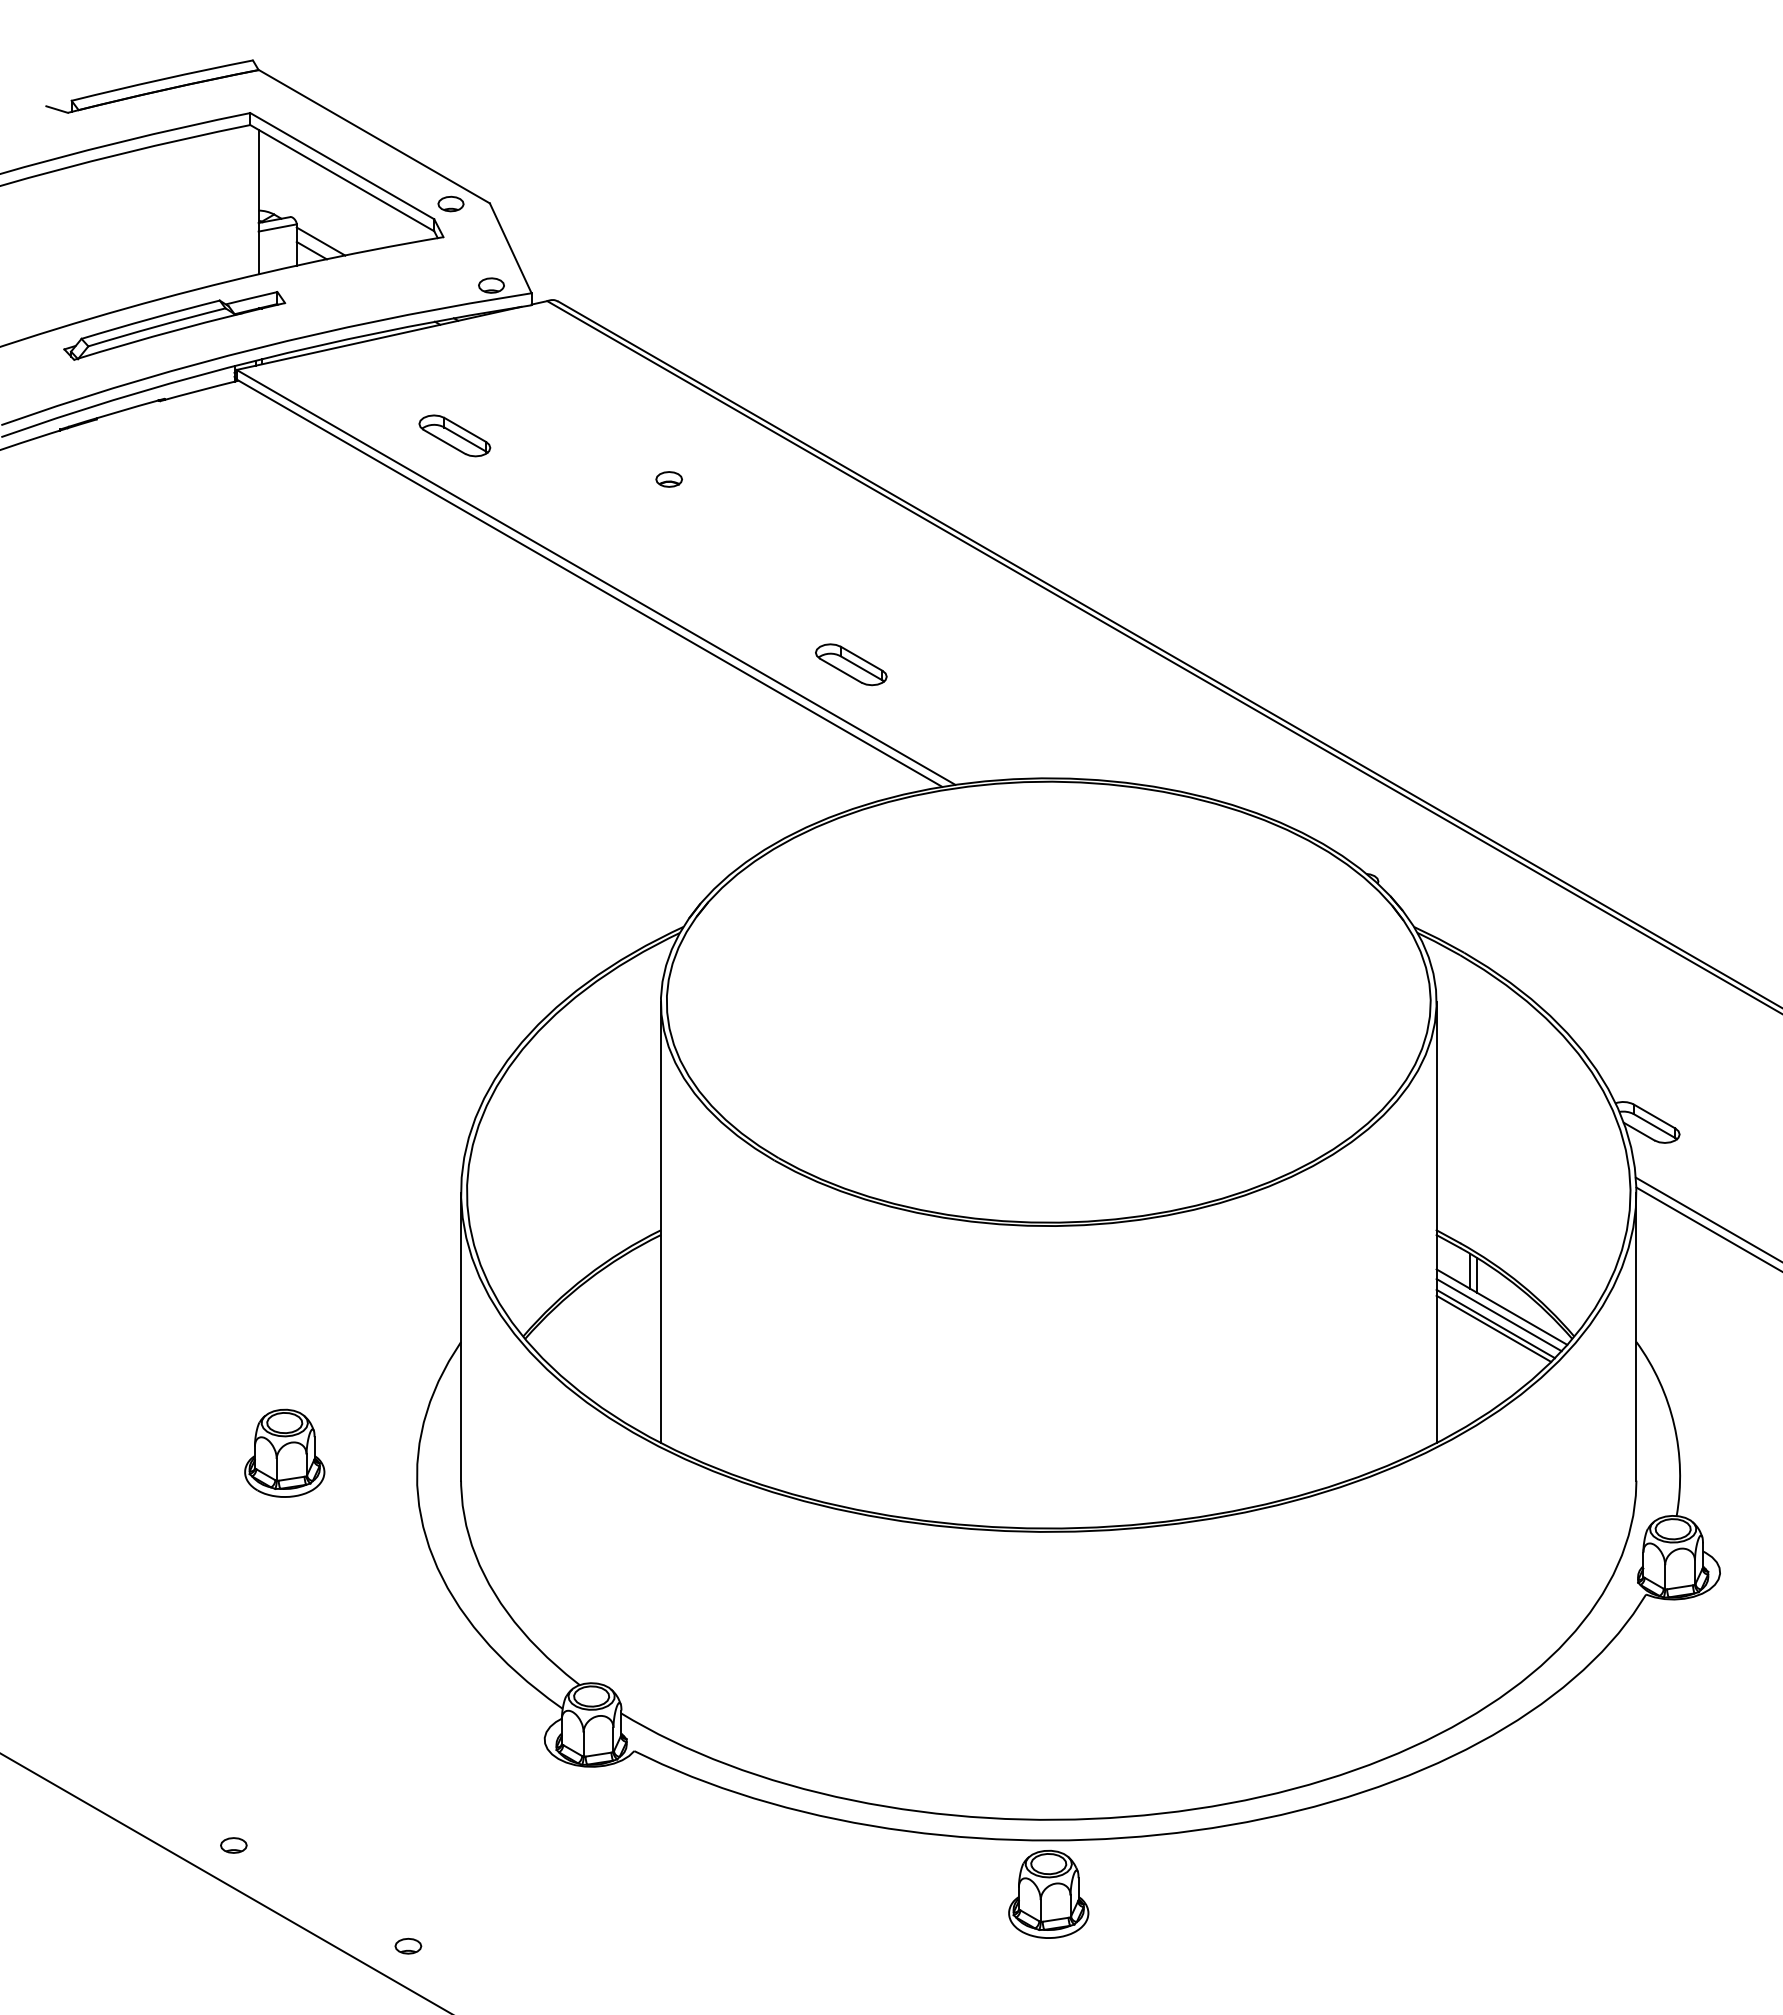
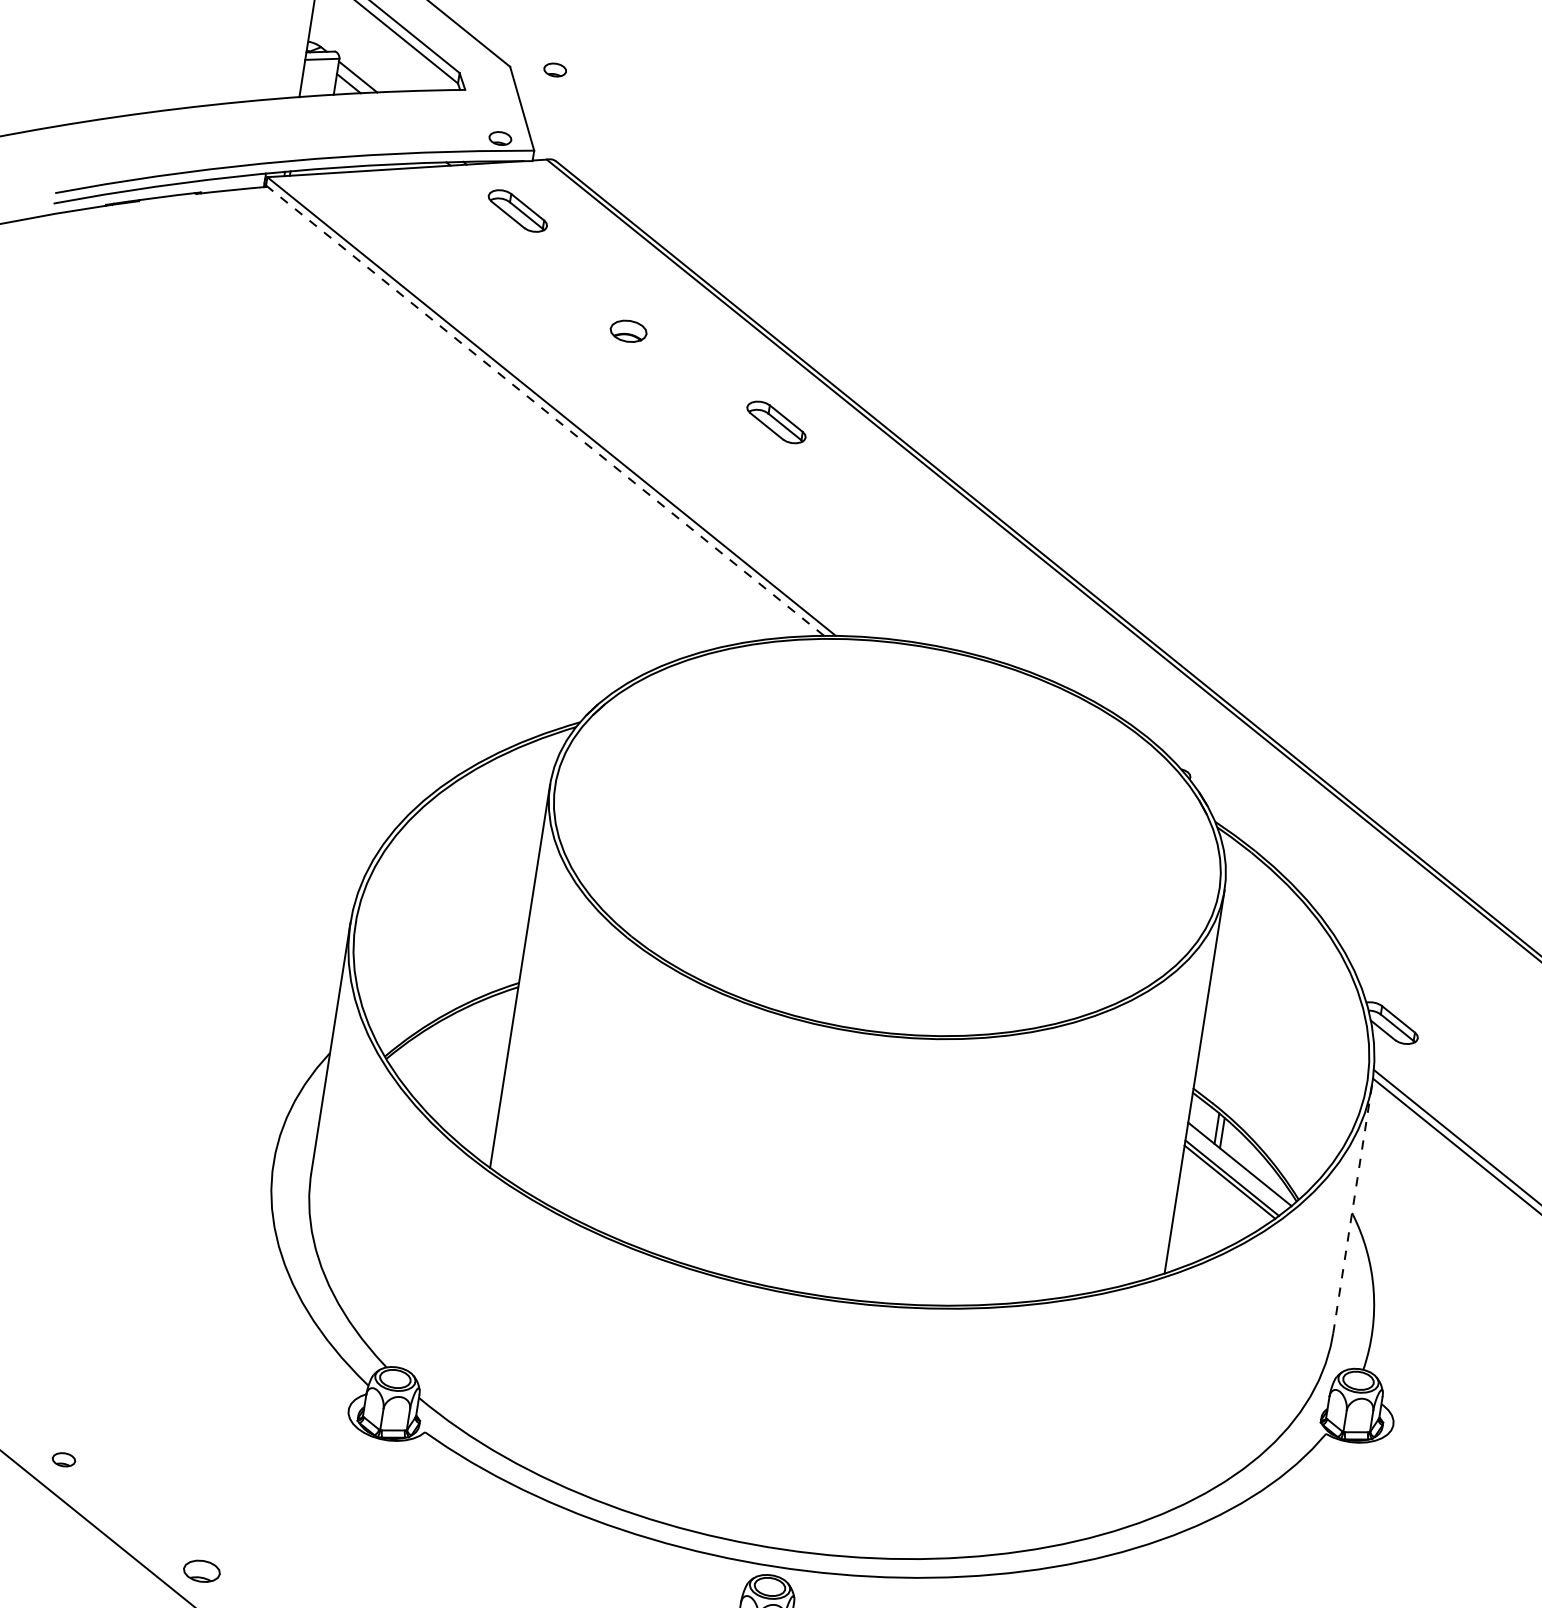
part: (450, 203) -> (554, 69), moved
part: (174, 325) -> (219, 130), removed
part: (454, 435) -> (517, 210), moved
part: (668, 479) -> (627, 331), size x1.6
line: (589, 583) -> (545, 410), solid -> dashed
part: (851, 664) -> (776, 422), moved
line: (1498, 1315) -> (1235, 1171), removed
line: (1636, 1336) -> (1352, 1208), solid -> dashed
part: (284, 1452) -> (161, 1124), removed
part: (408, 1945) -> (202, 1570), size x1.6

